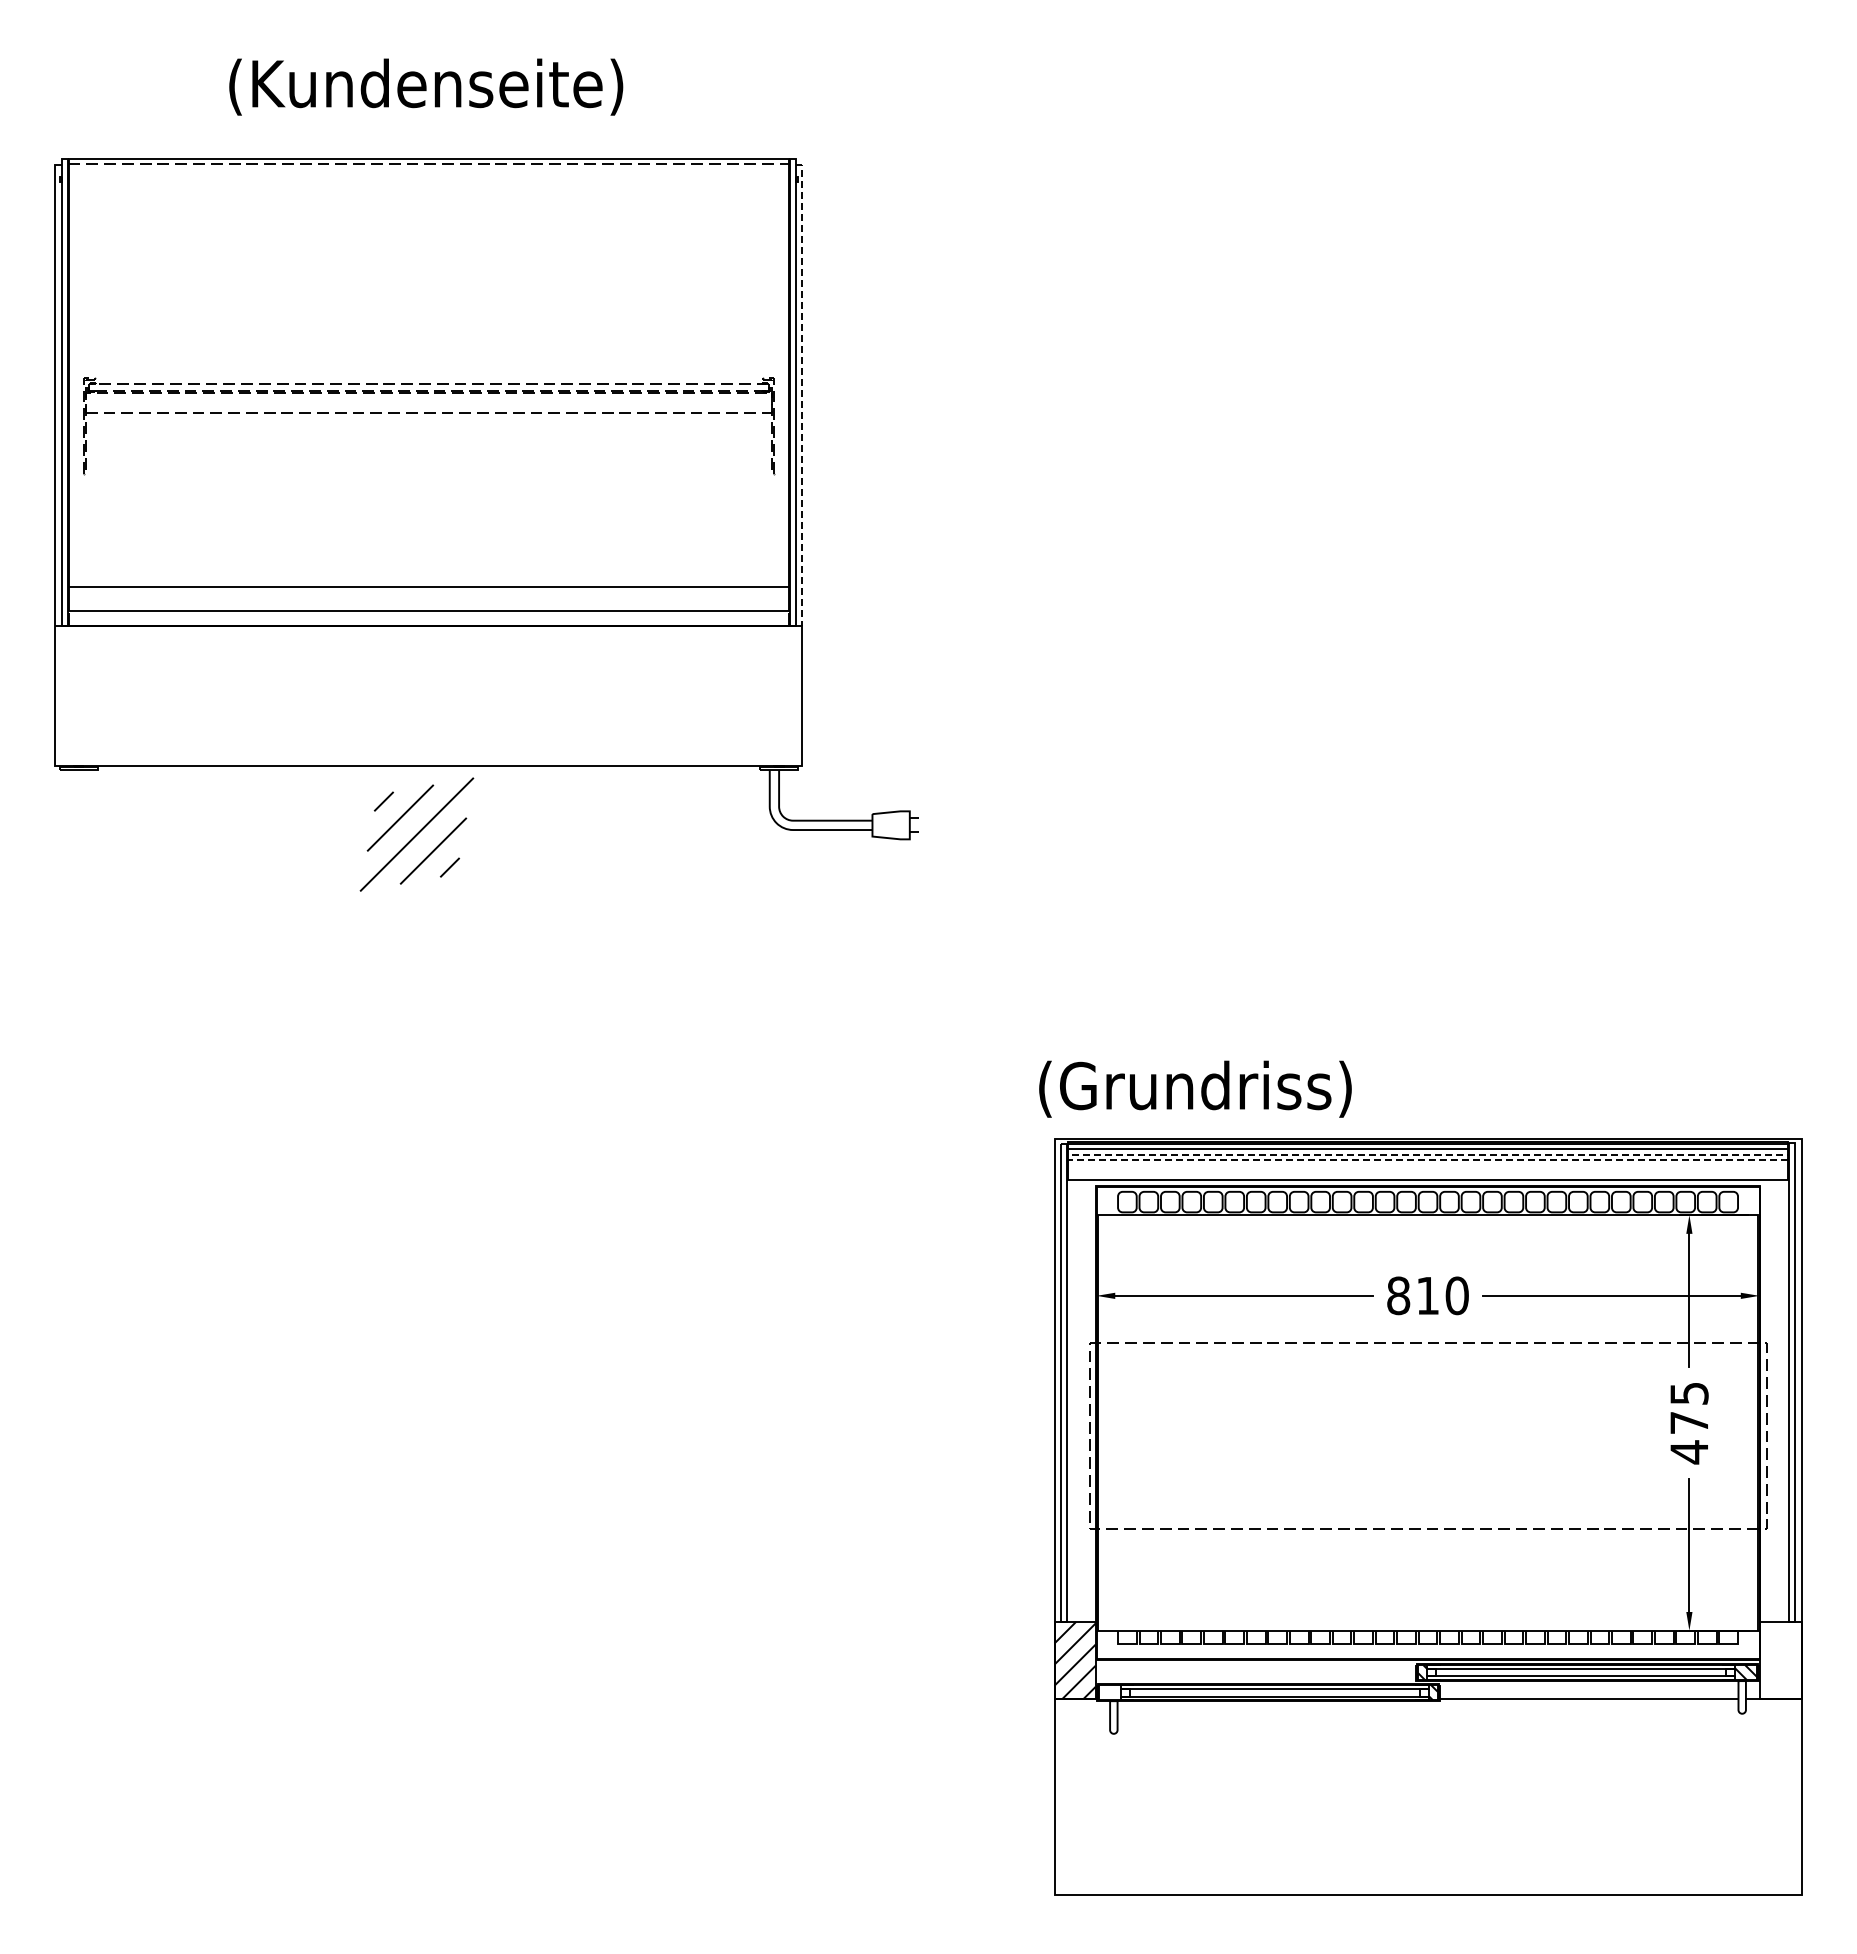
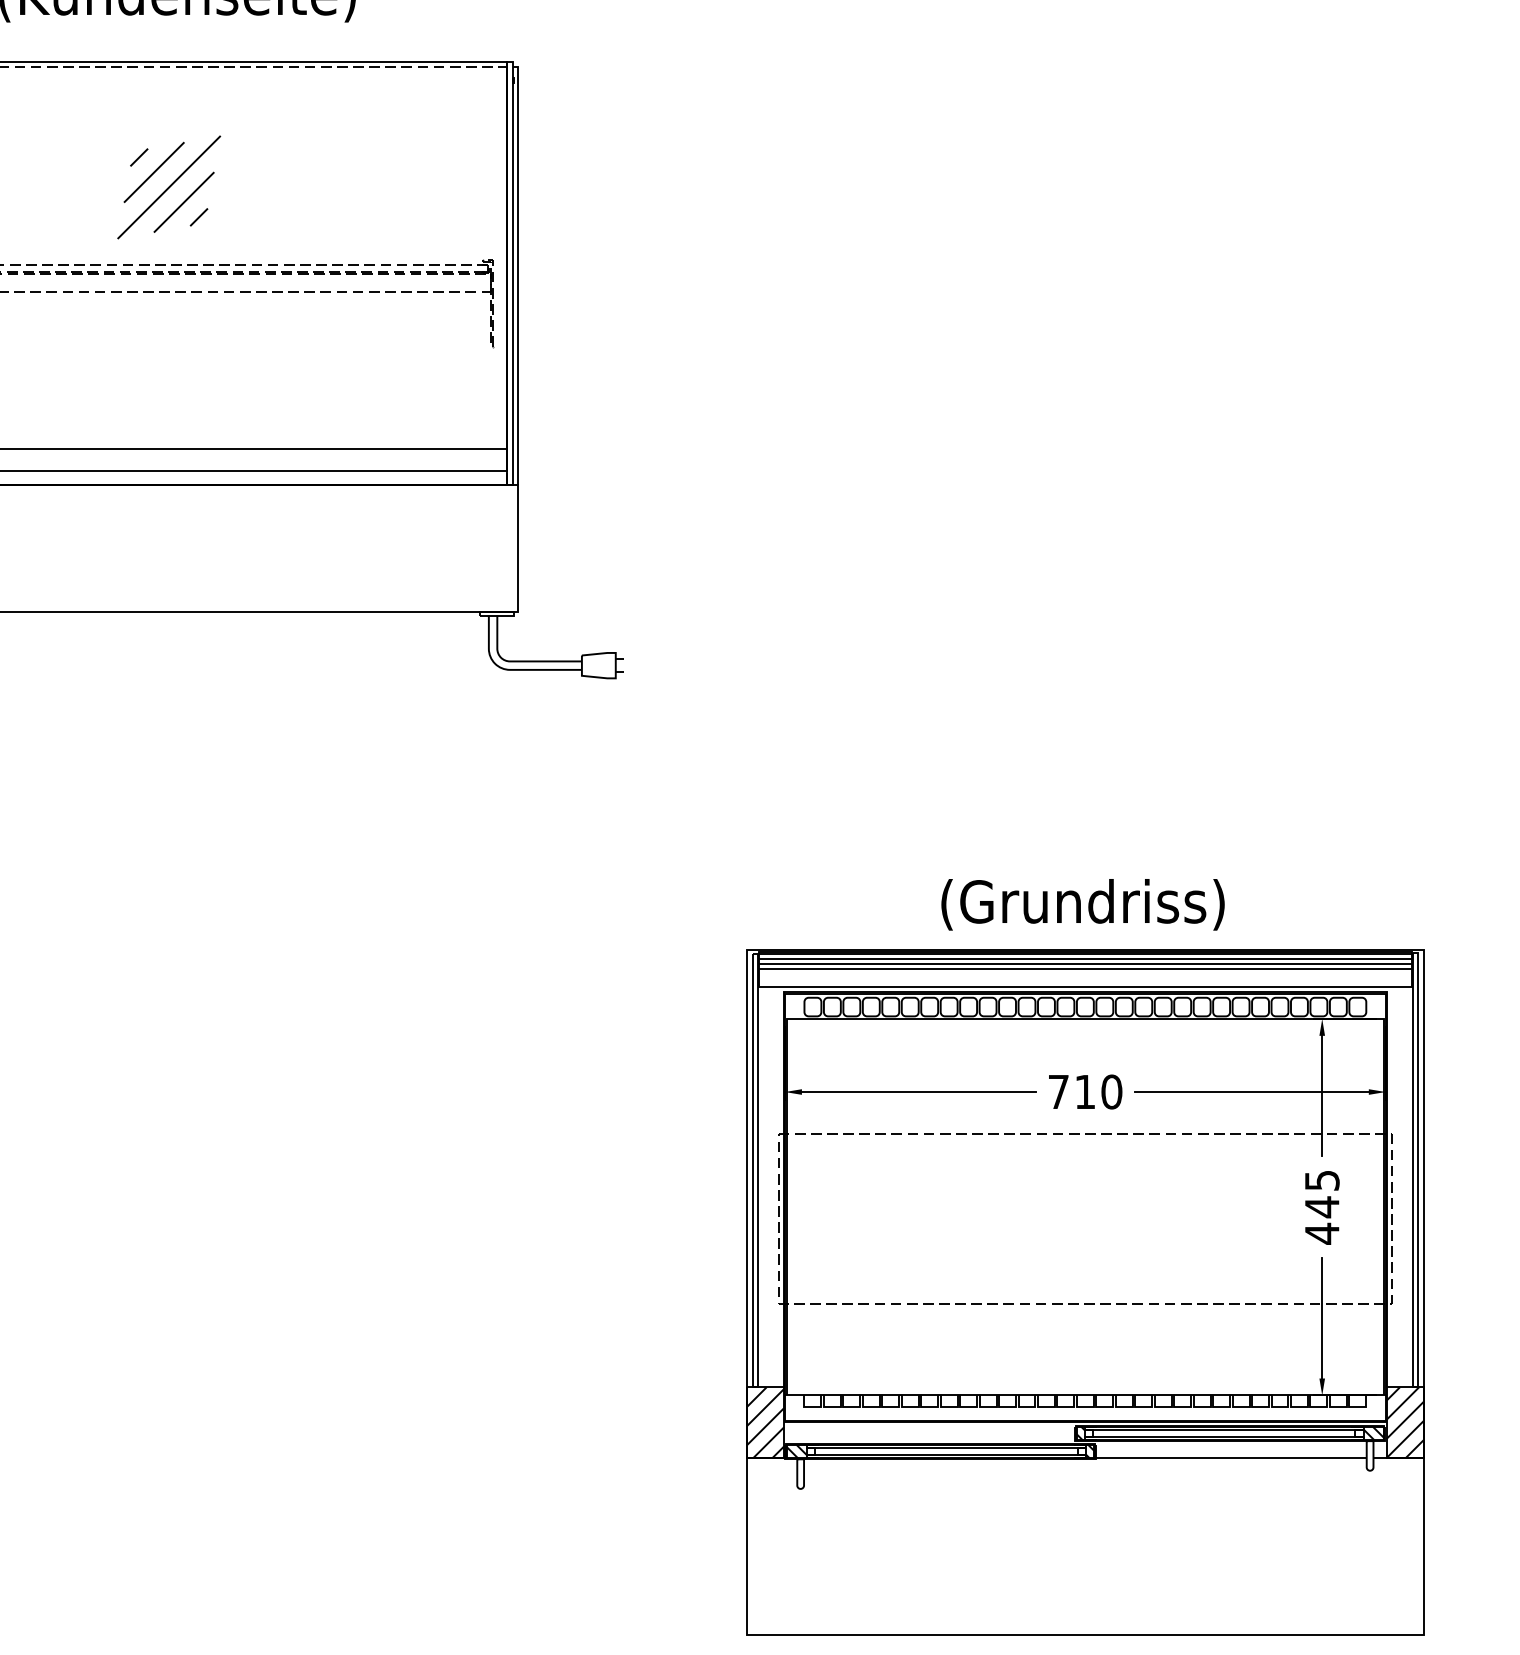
line: (802, 391) -> (518, 272), dashed -> solid
part: (416, 834) -> (168, 187), moved
text: (1195, 1088) -> (1083, 904), moved
line: (1427, 1154) -> (1084, 963), dashed -> solid
line: (1427, 1160) -> (1084, 969), dashed -> solid
text: (1398, 1295) -> (1058, 1091), 810 -> 710
text: (1688, 1422) -> (1321, 1206), 475 -> 445
hatch: (1780, 1660) -> (1404, 1422), added
hatch: (1109, 1692) -> (796, 1451), added

